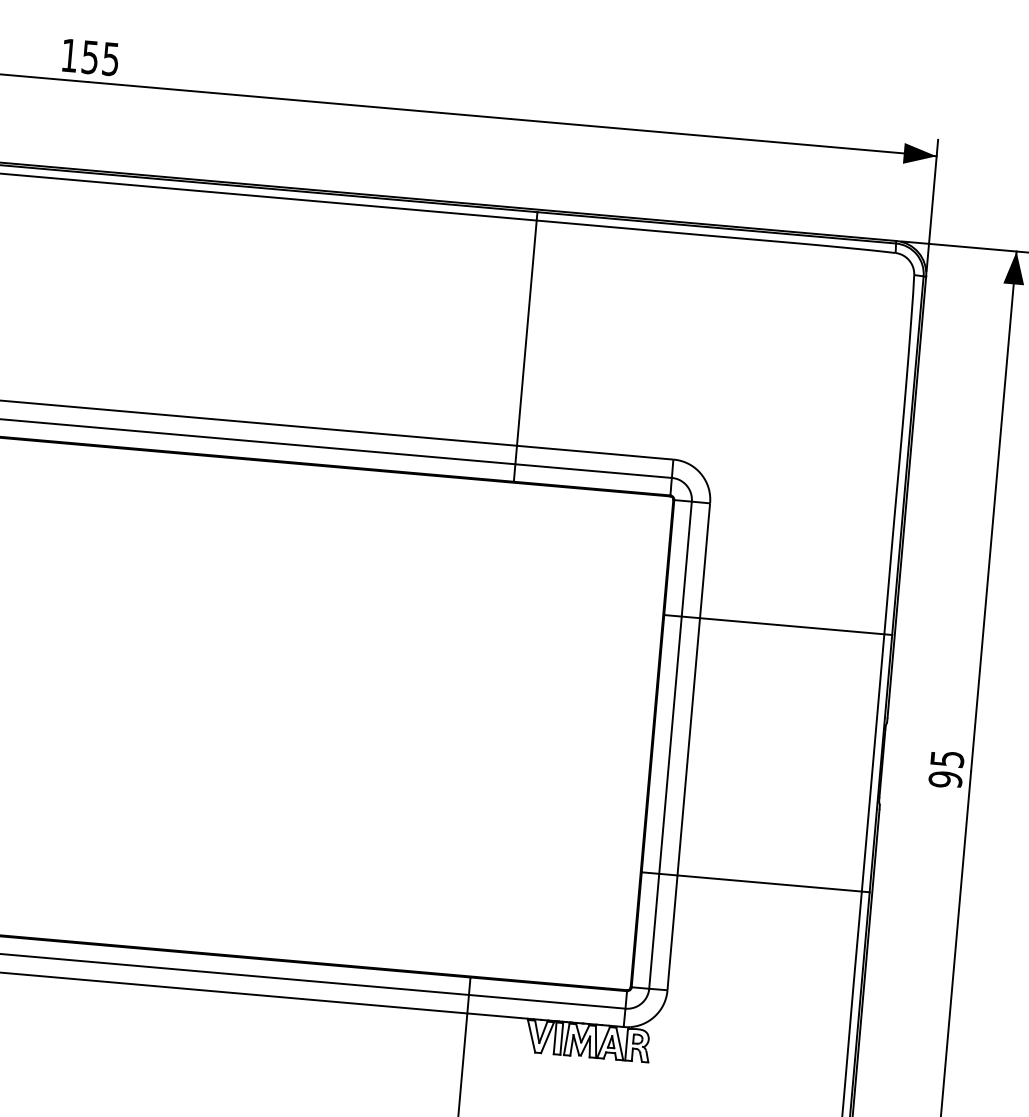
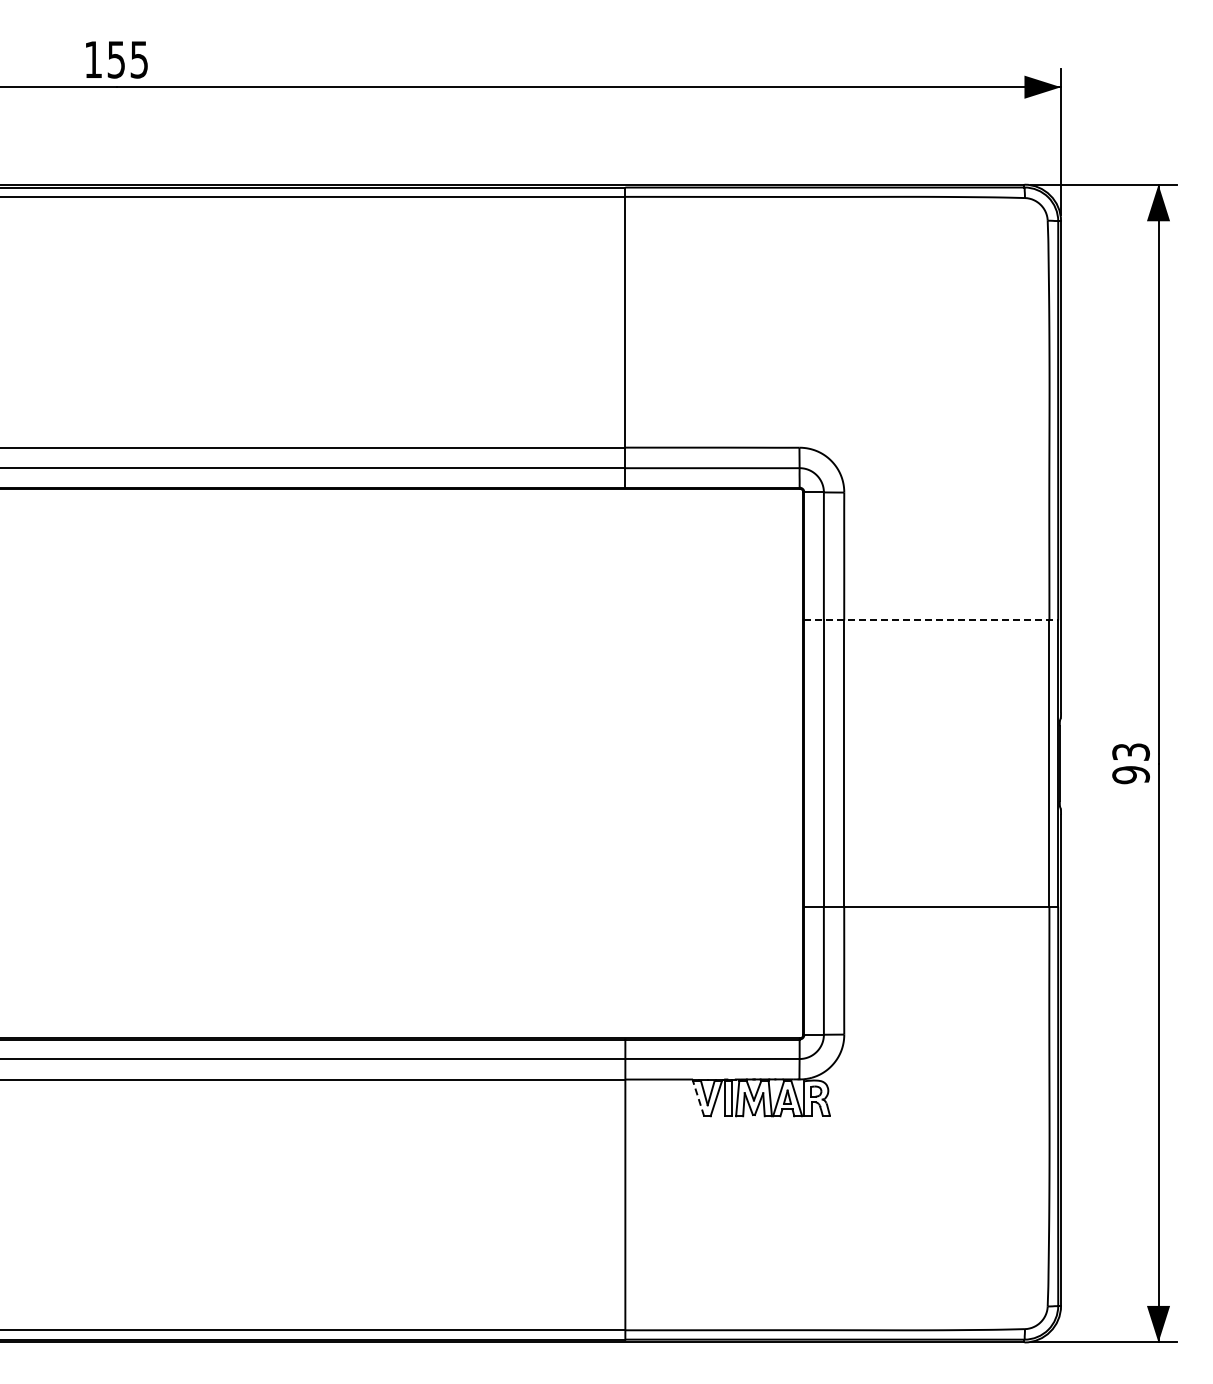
line: (778, 625) -> (931, 620), solid -> dashed
text: (946, 758) -> (1130, 751), 95 -> 93
line: (531, 1036) -> (698, 1098), solid -> dashed

